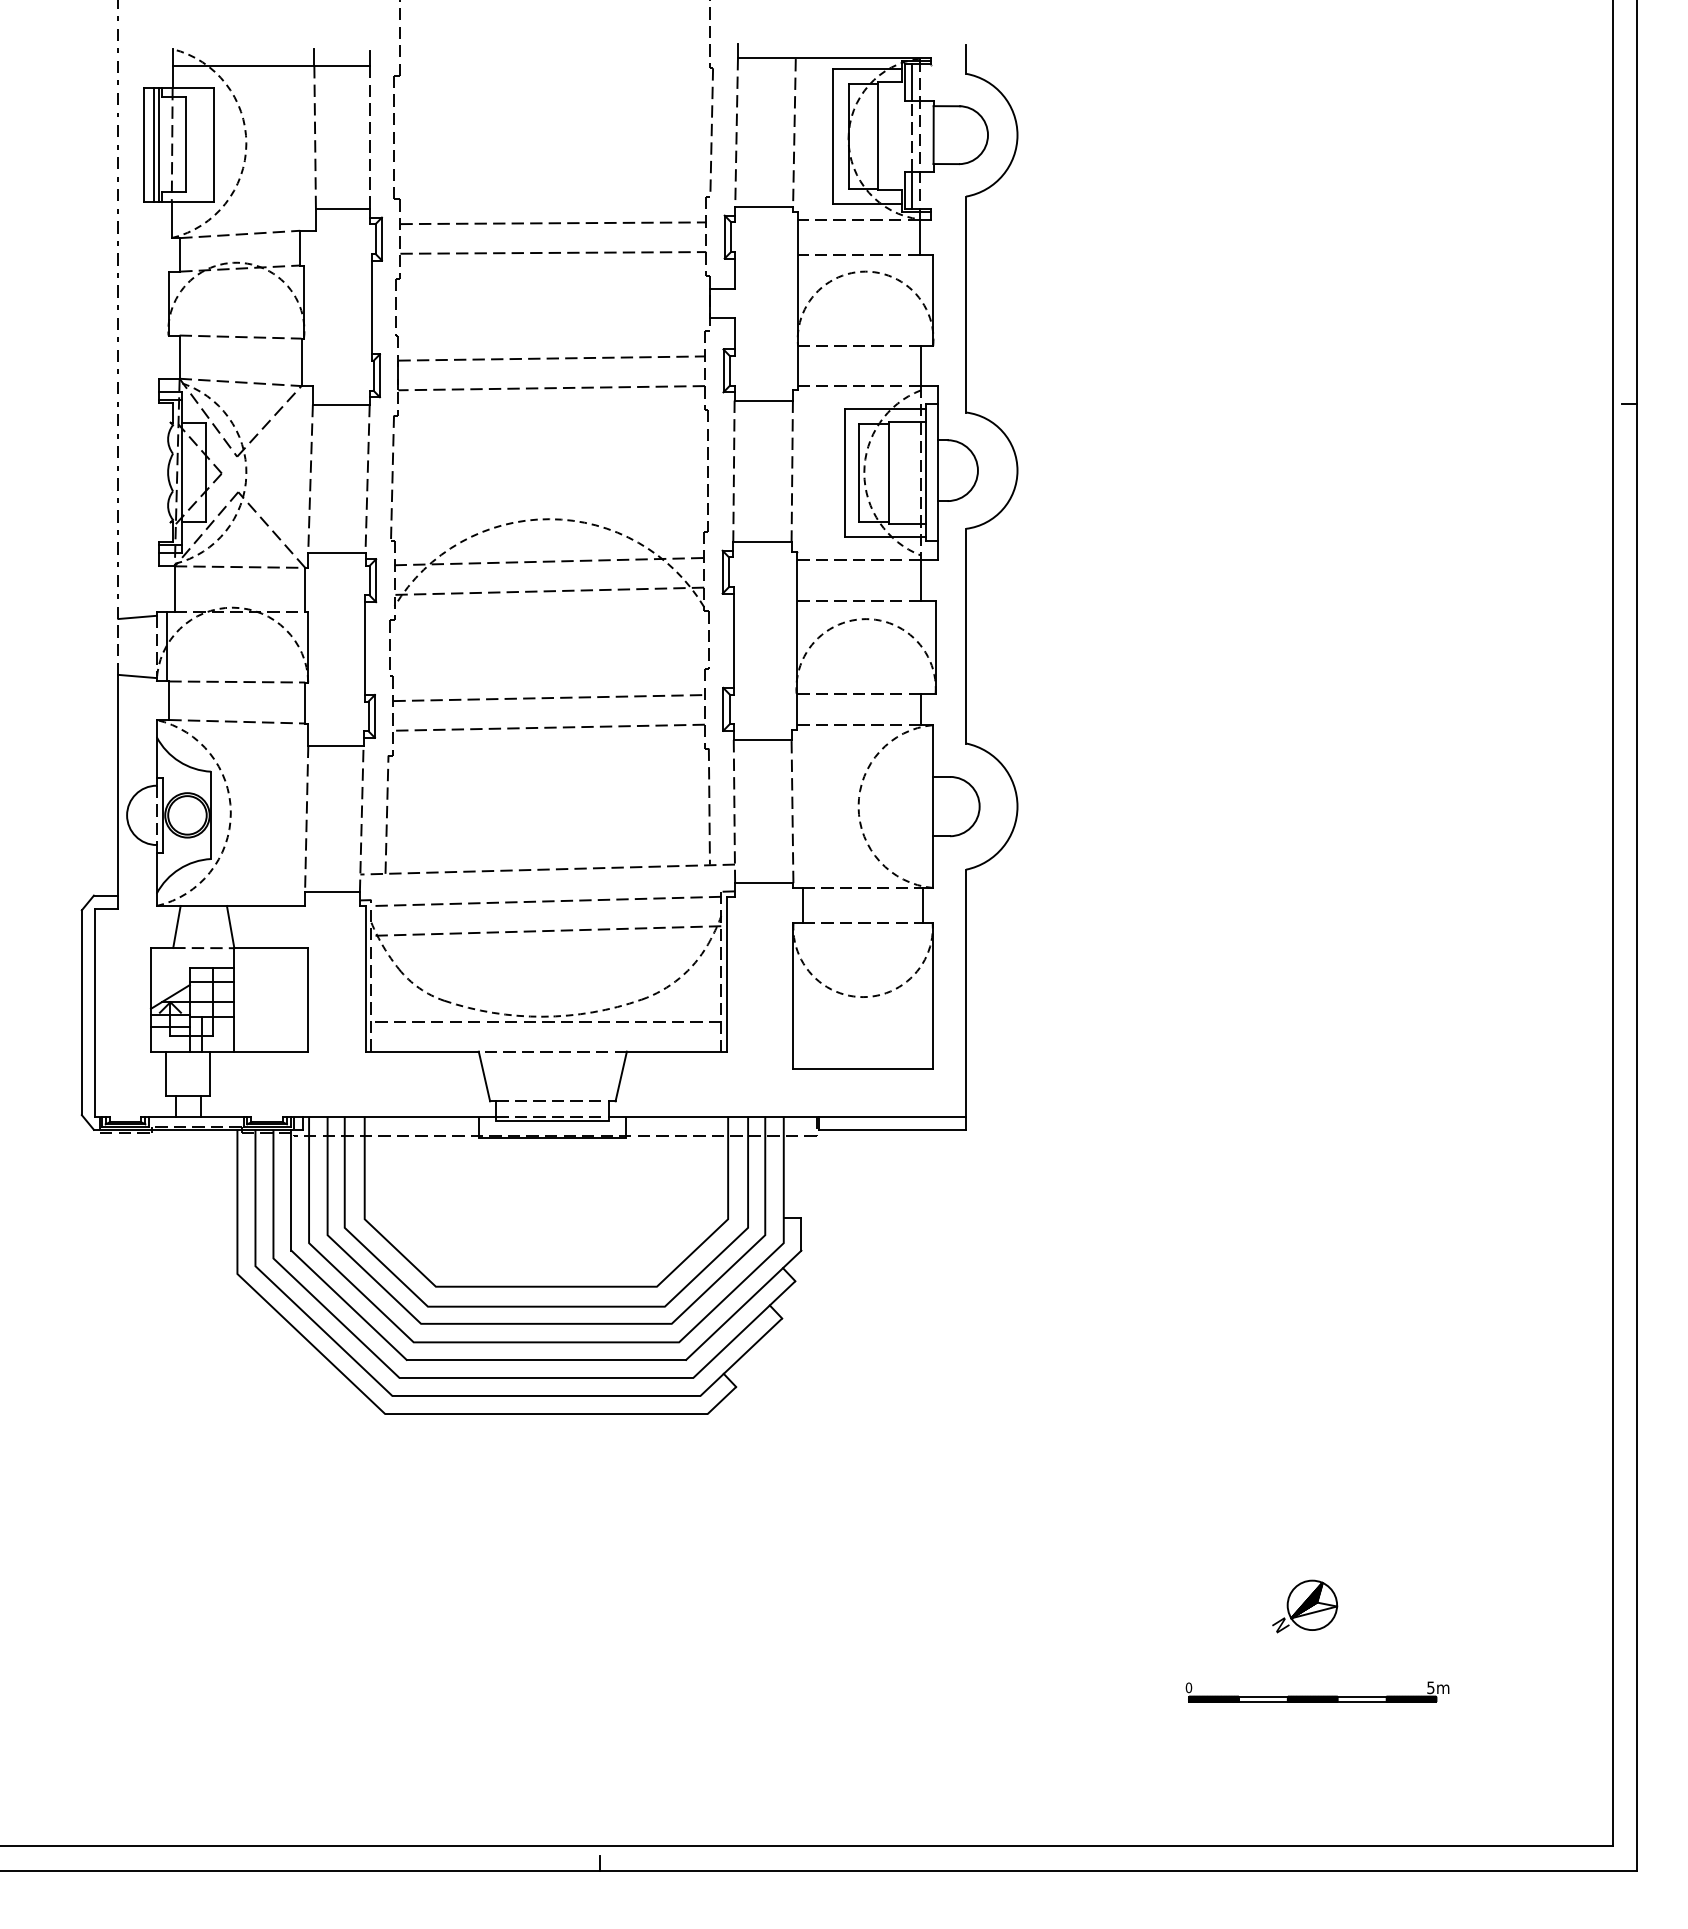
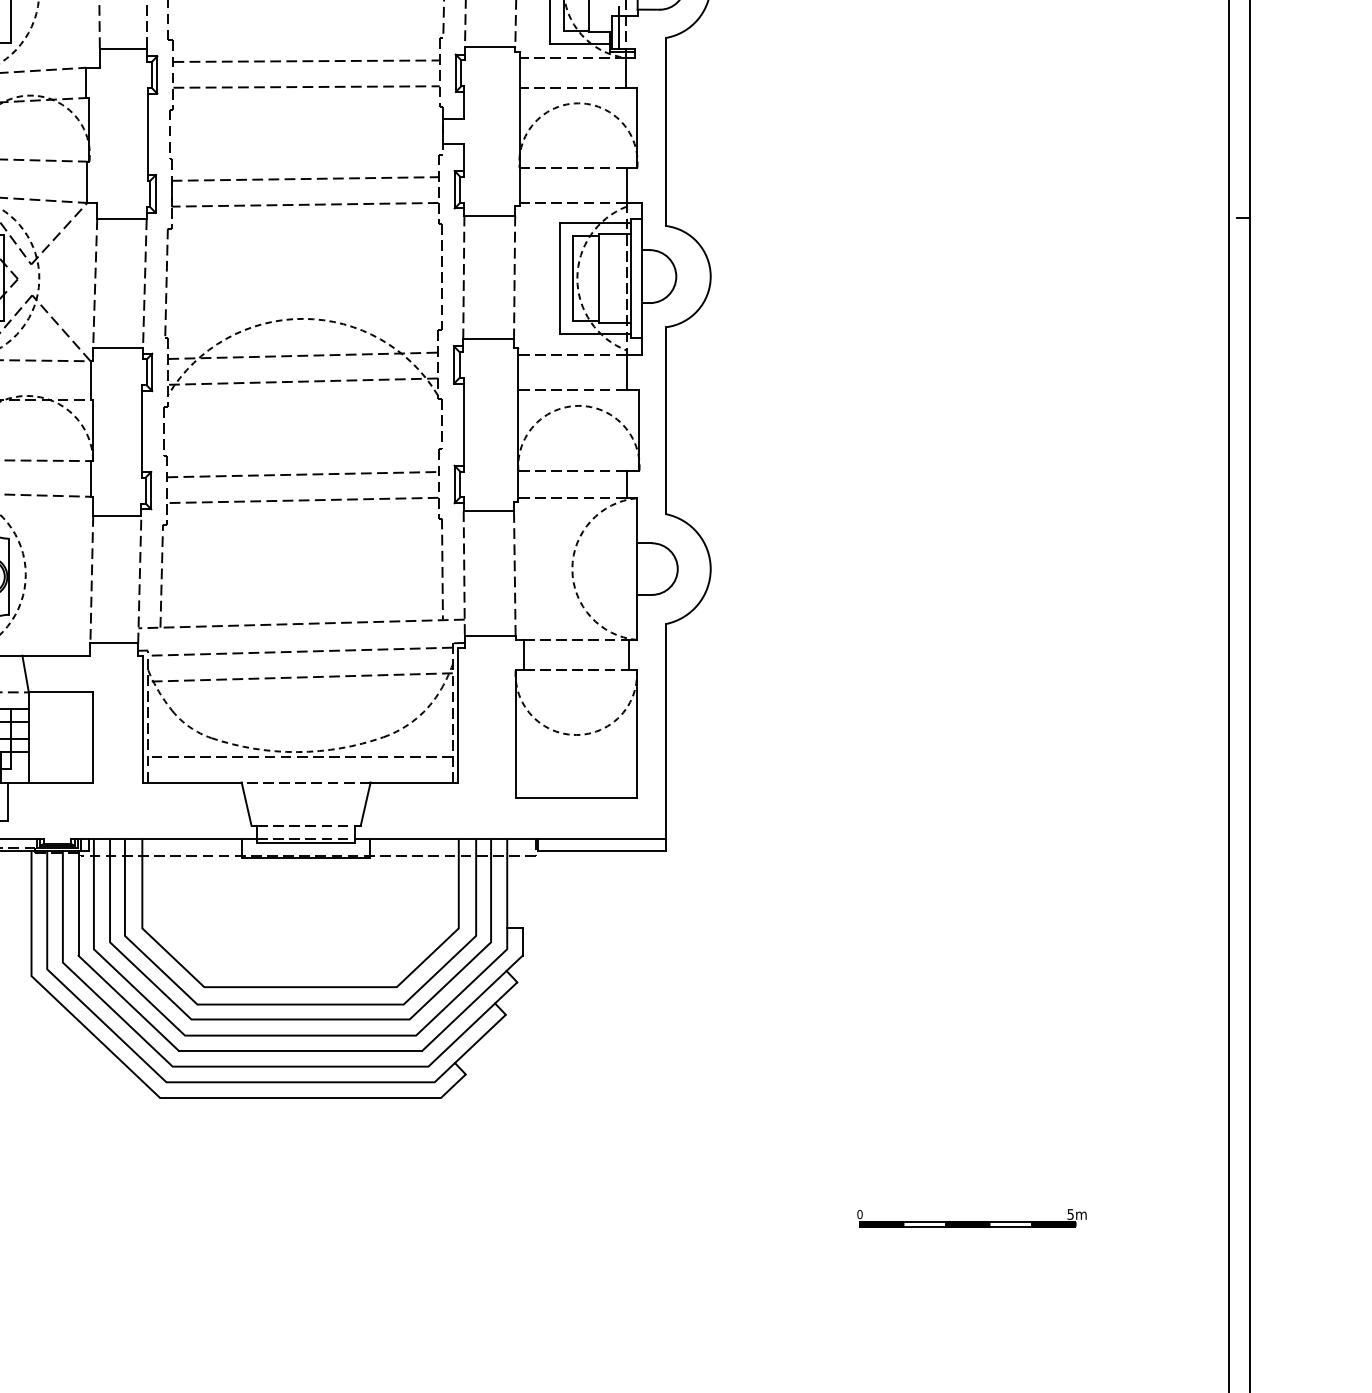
part: (1305, 1606) -> (961, 1265), removed
part: (1317, 1691) -> (971, 1217), moved

